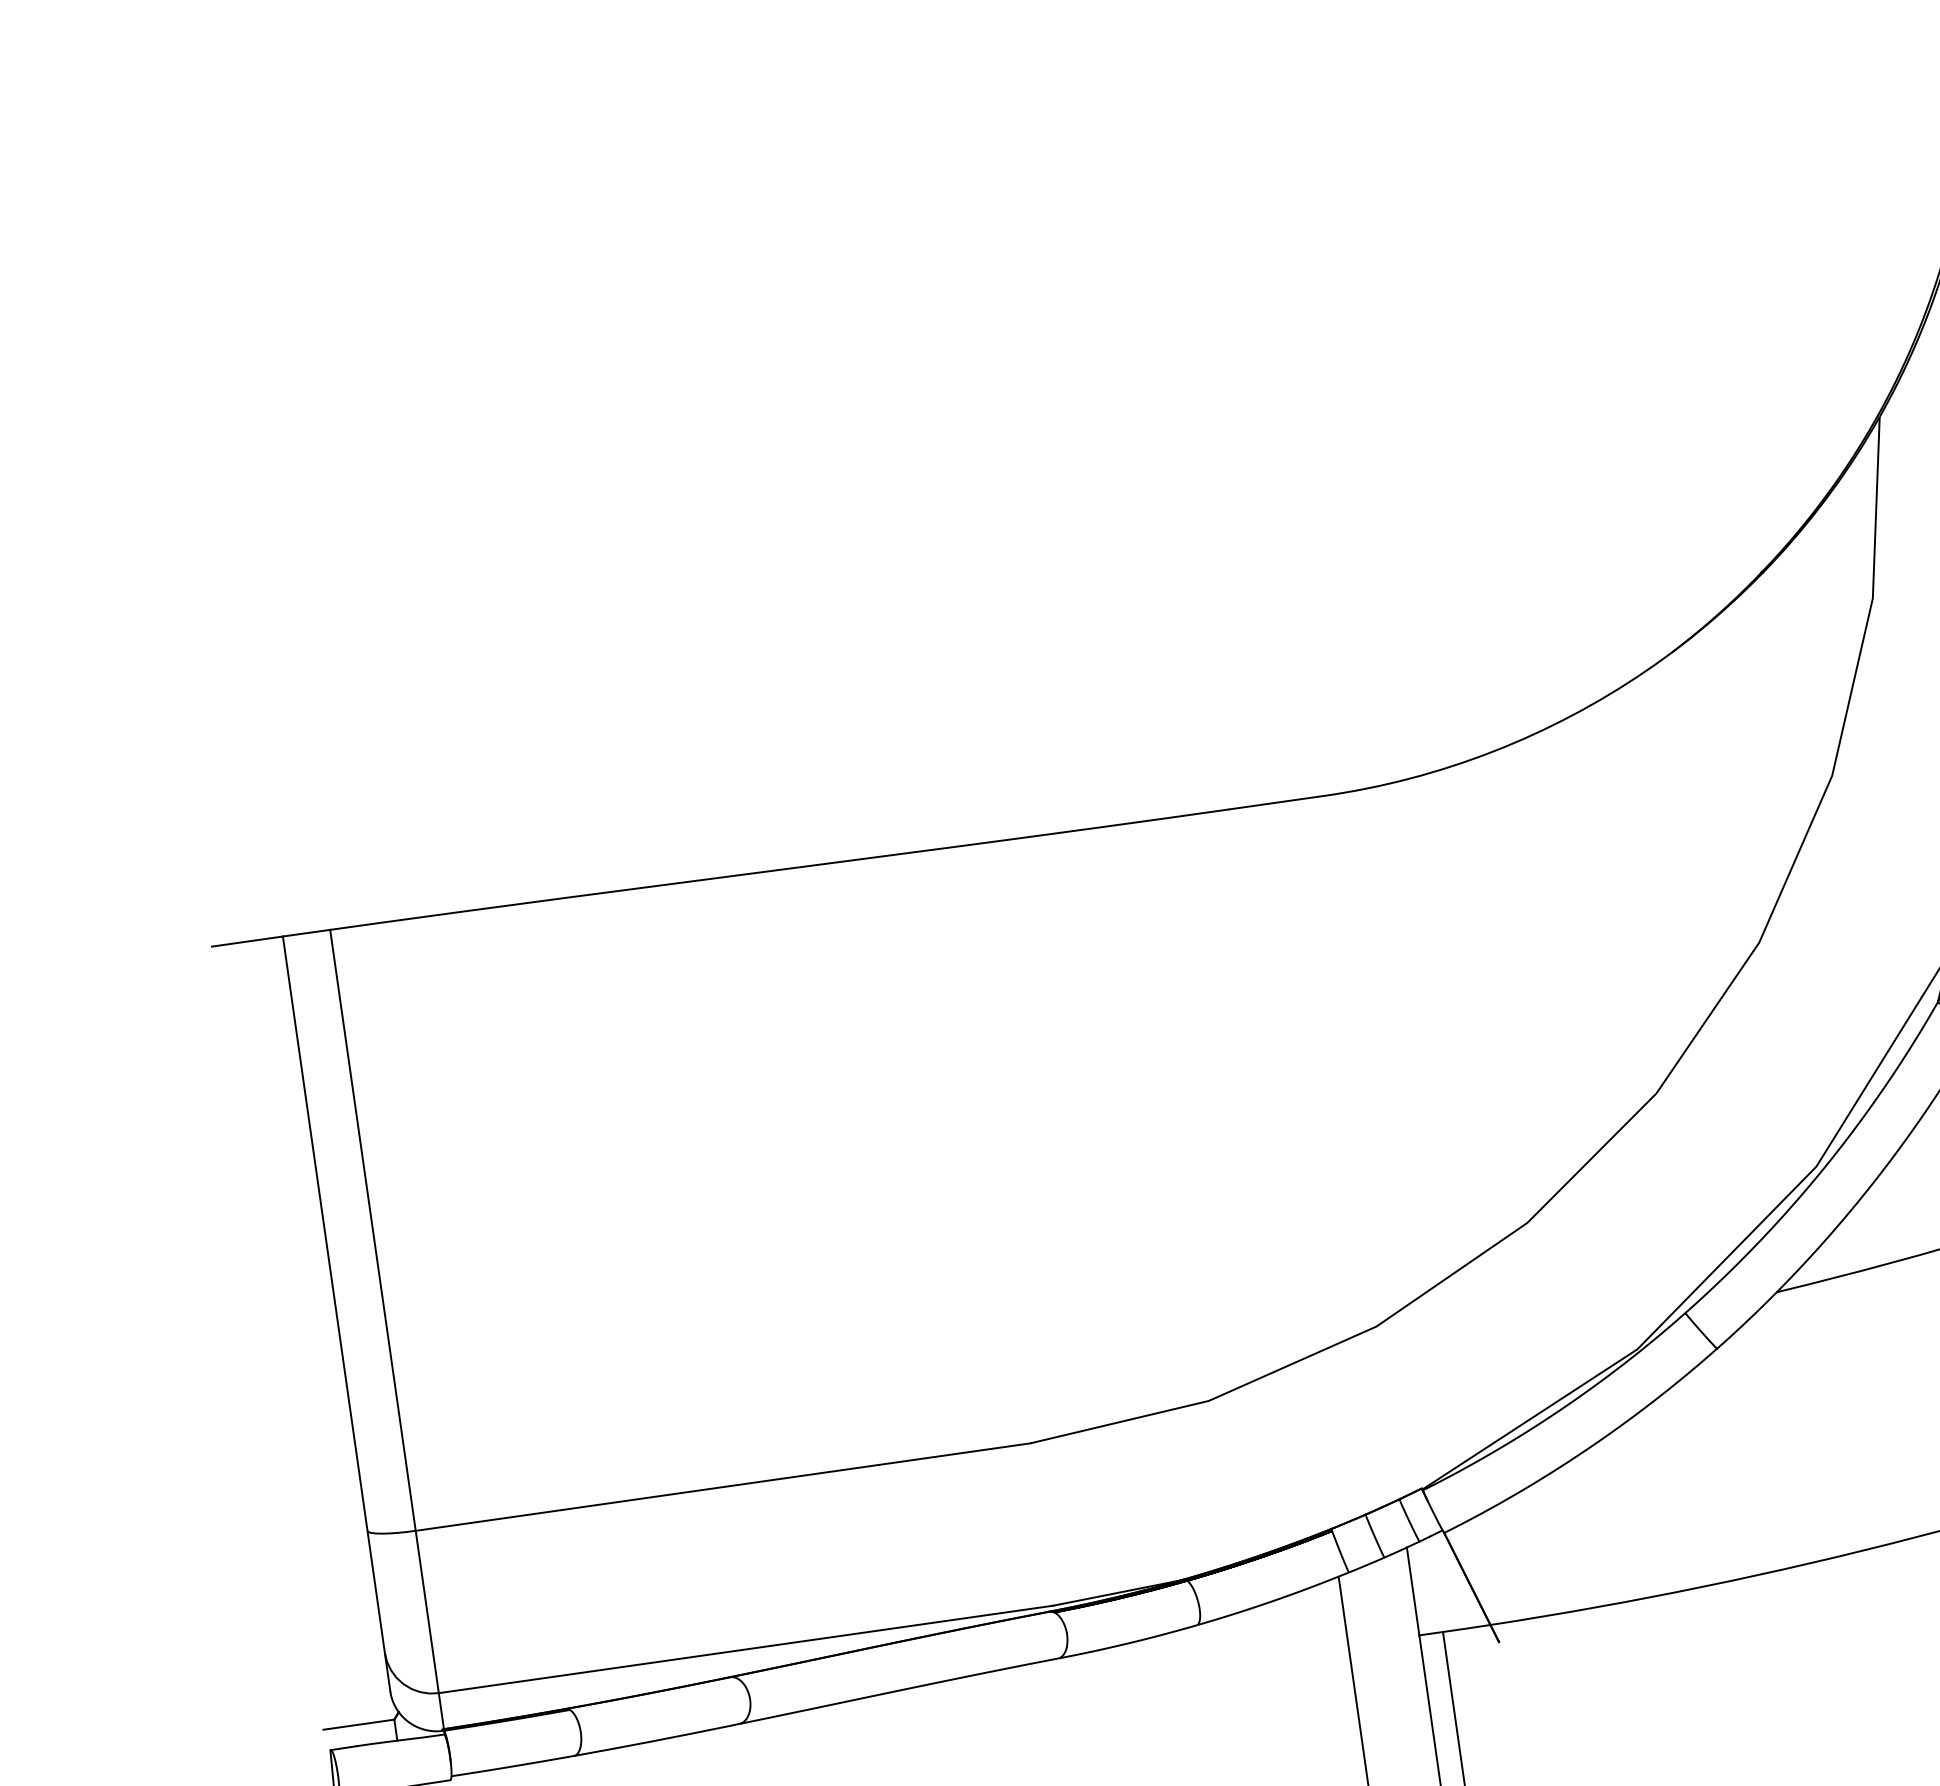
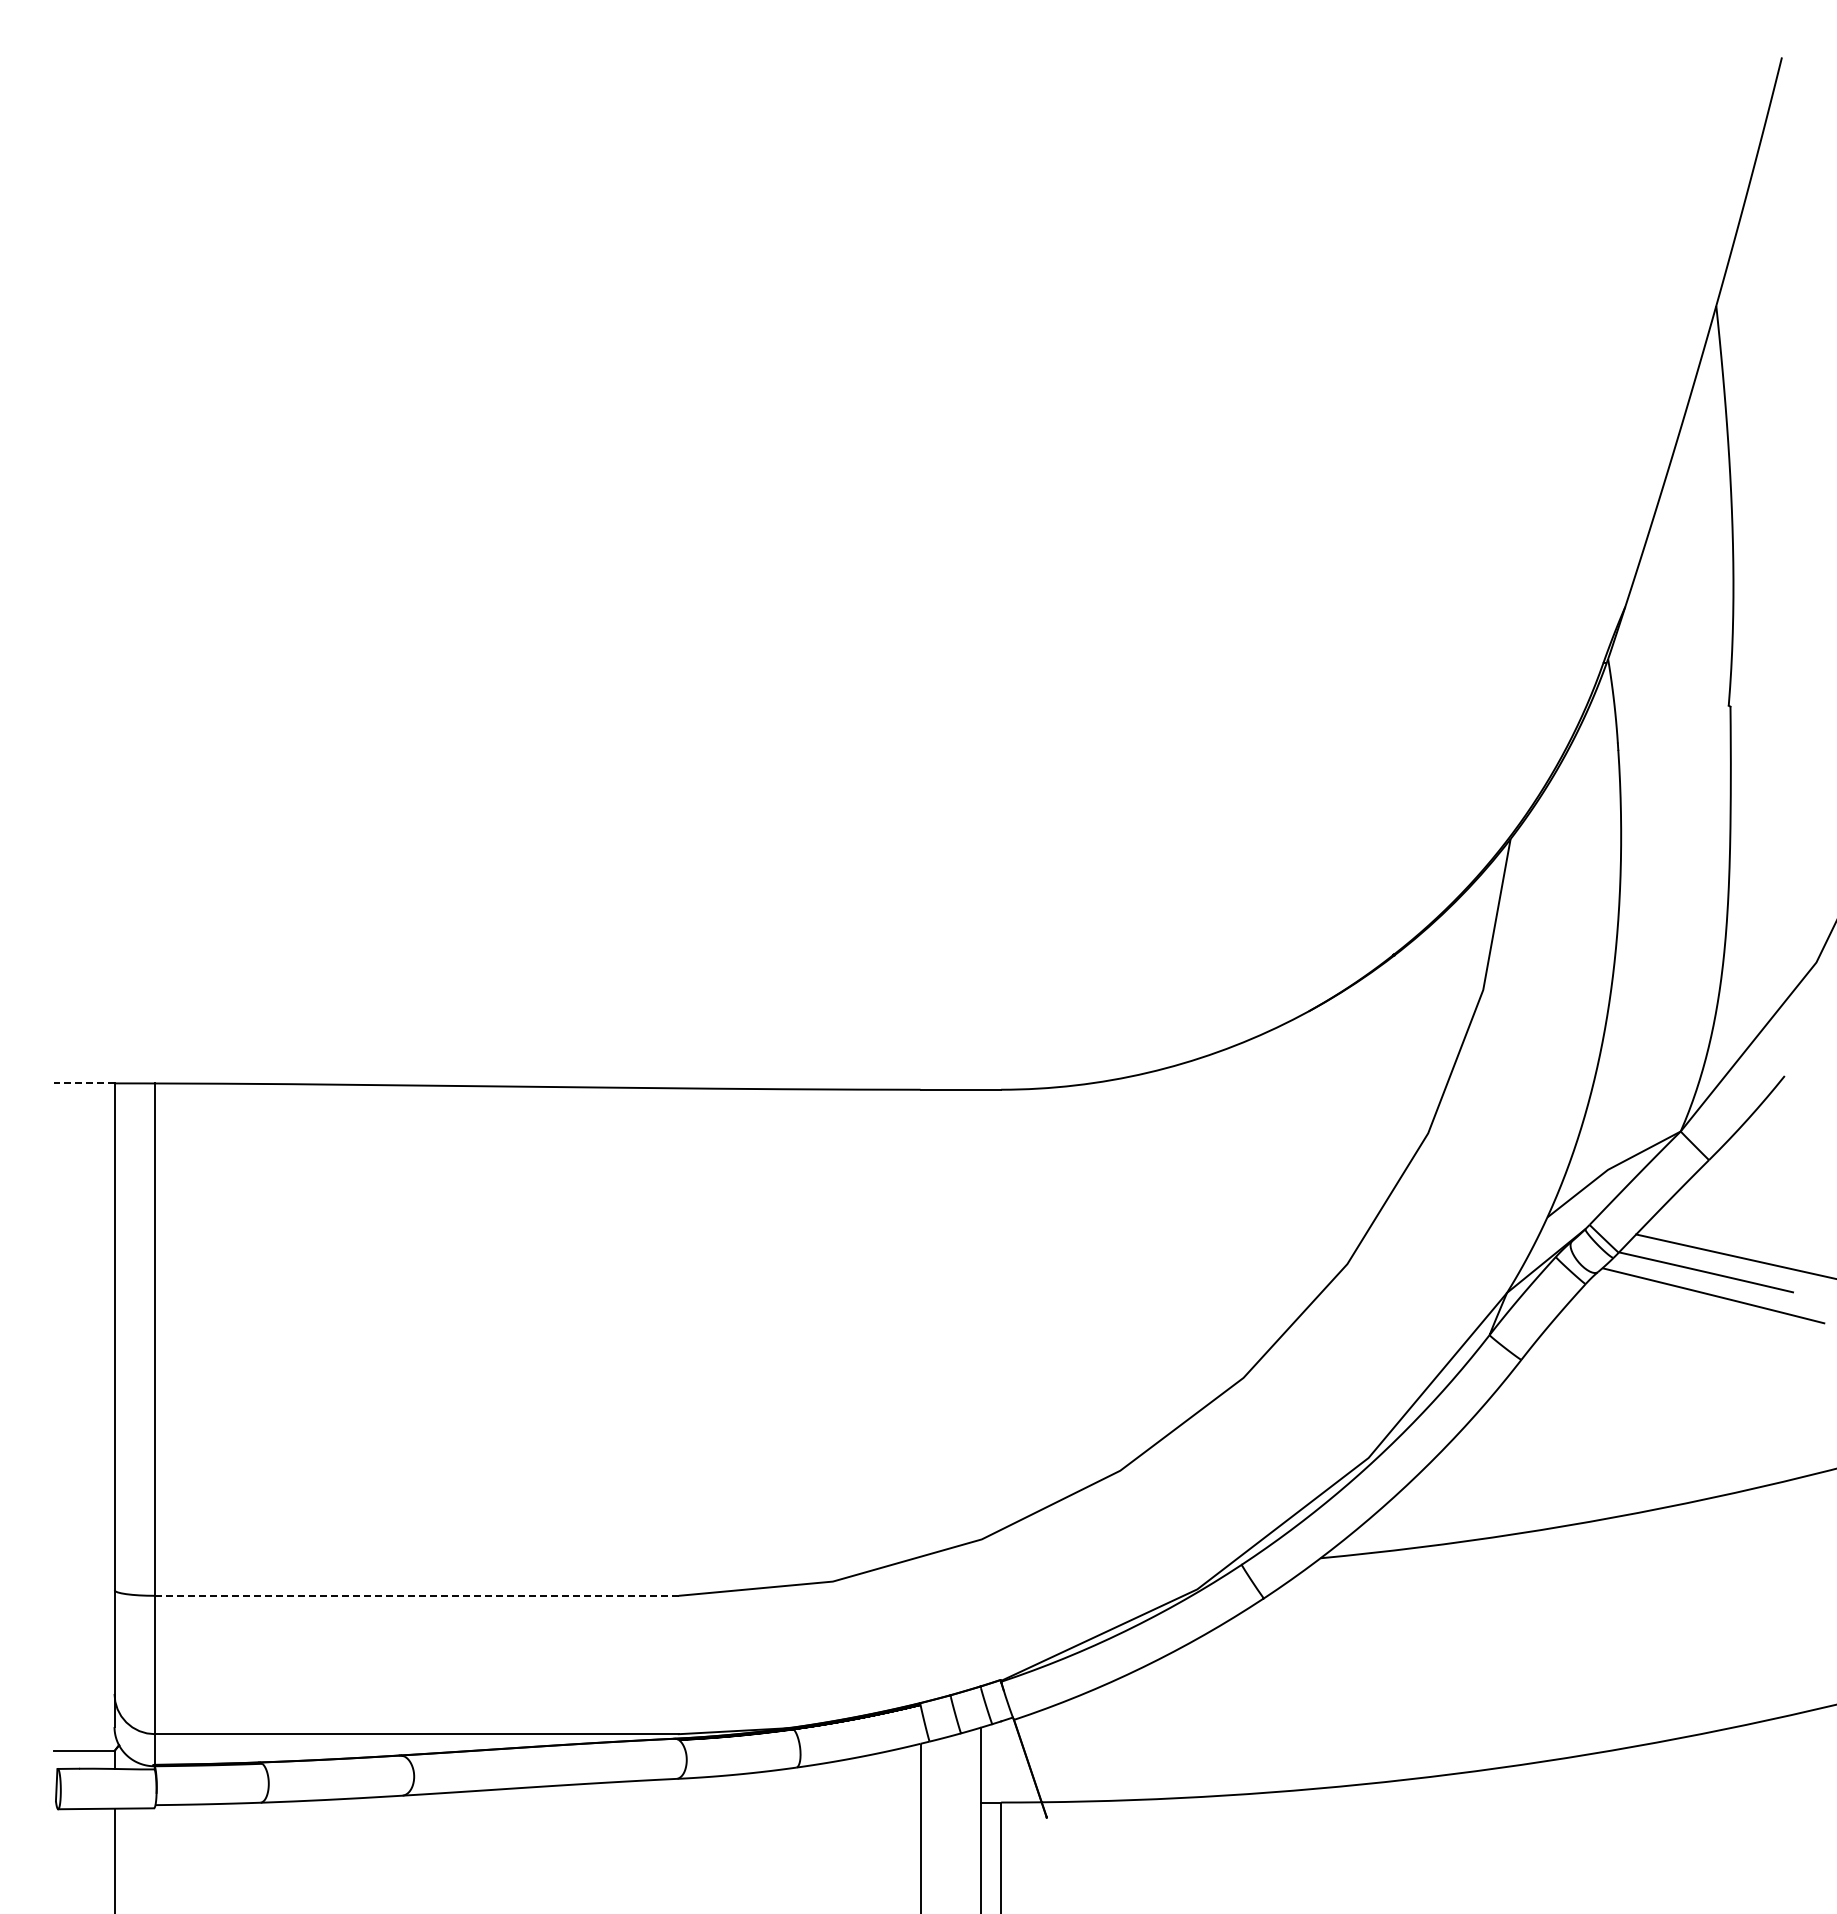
line: (246, 941) -> (83, 1083), solid -> dashed
line: (722, 1486) -> (416, 1595), solid -> dashed

